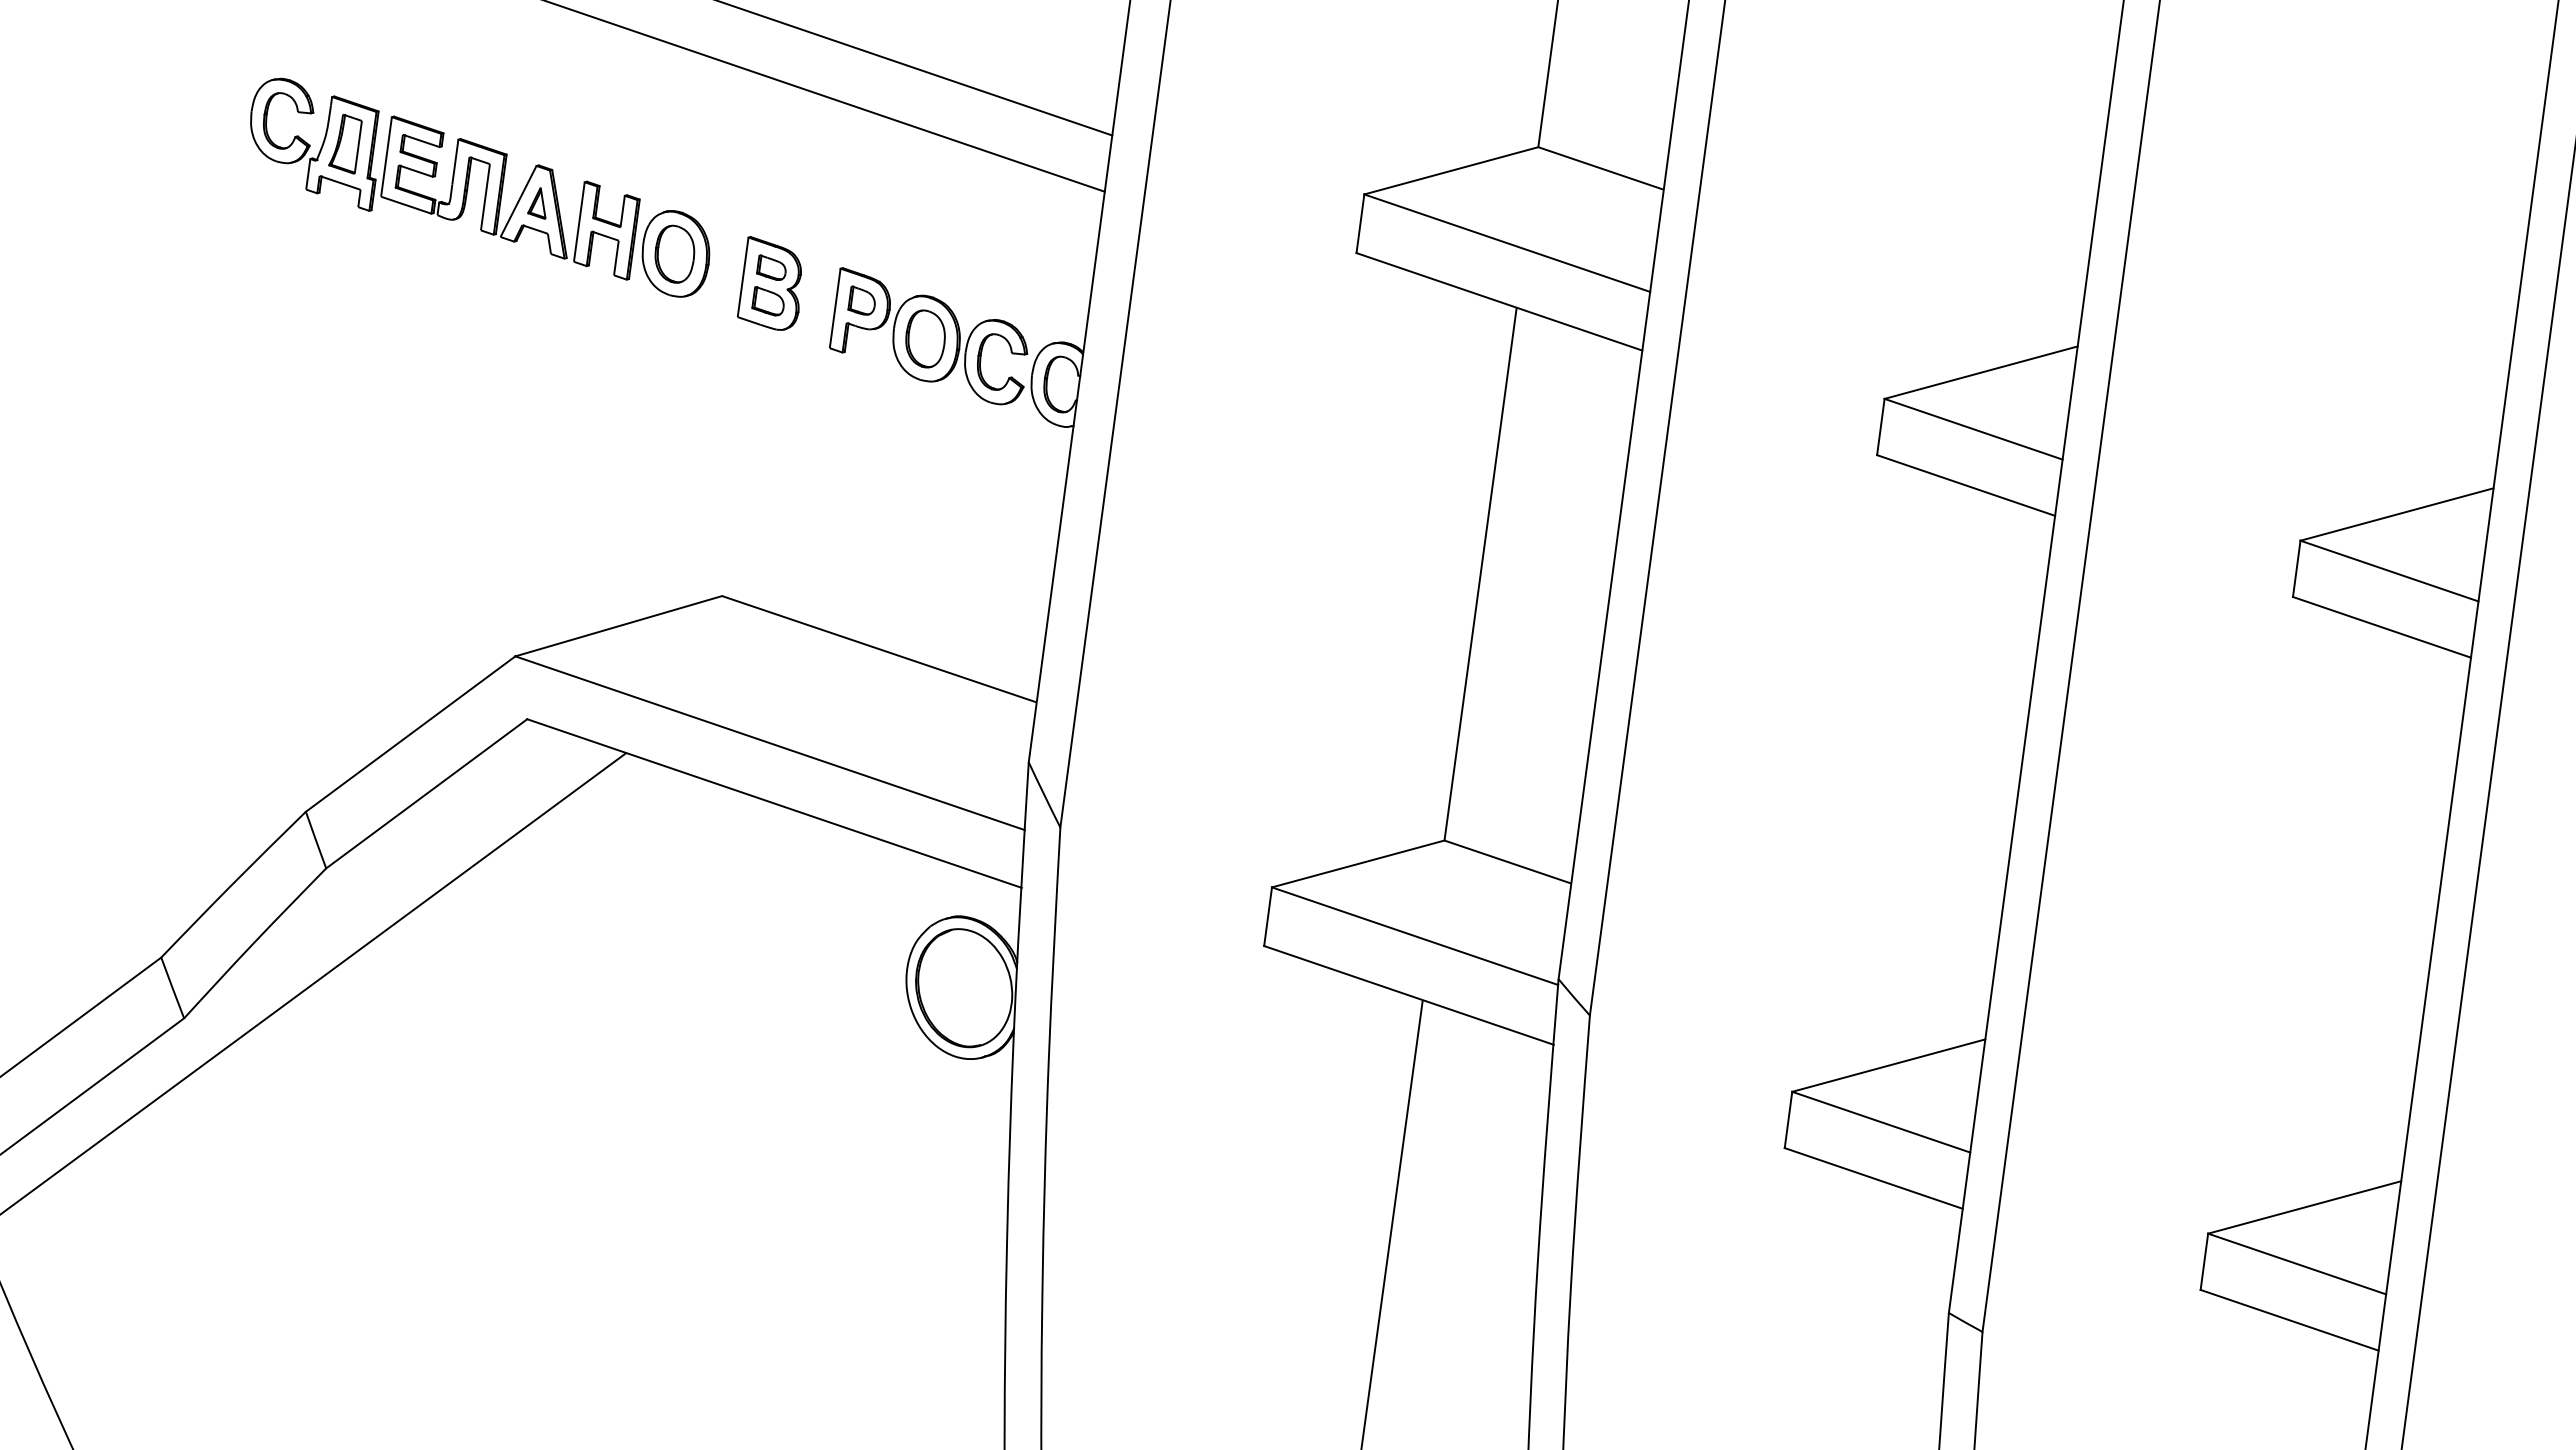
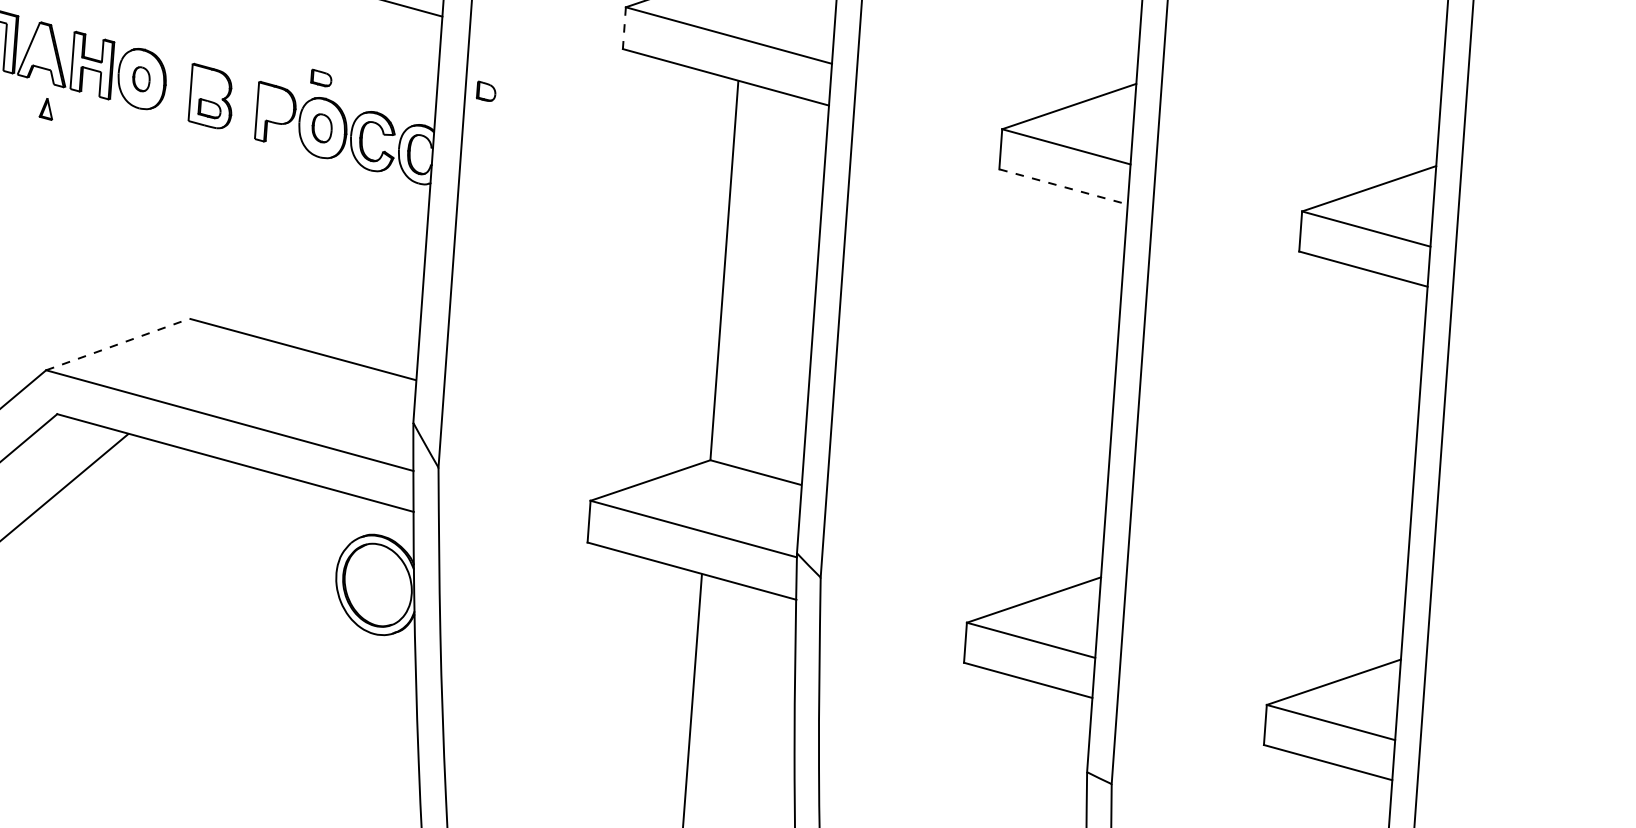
part: (536, 203) -> (45, 109), moved
line: (1360, 223) -> (624, 28), solid -> dashed
part: (674, 253) -> (141, 78), size x0.6
part: (771, 267) -> (321, 77), moved
part: (861, 300) -> (485, 91), moved
part: (925, 338) -> (322, 128), size x0.7
line: (1966, 485) -> (1063, 186), solid -> dashed
line: (618, 626) -> (117, 344), solid -> dashed

